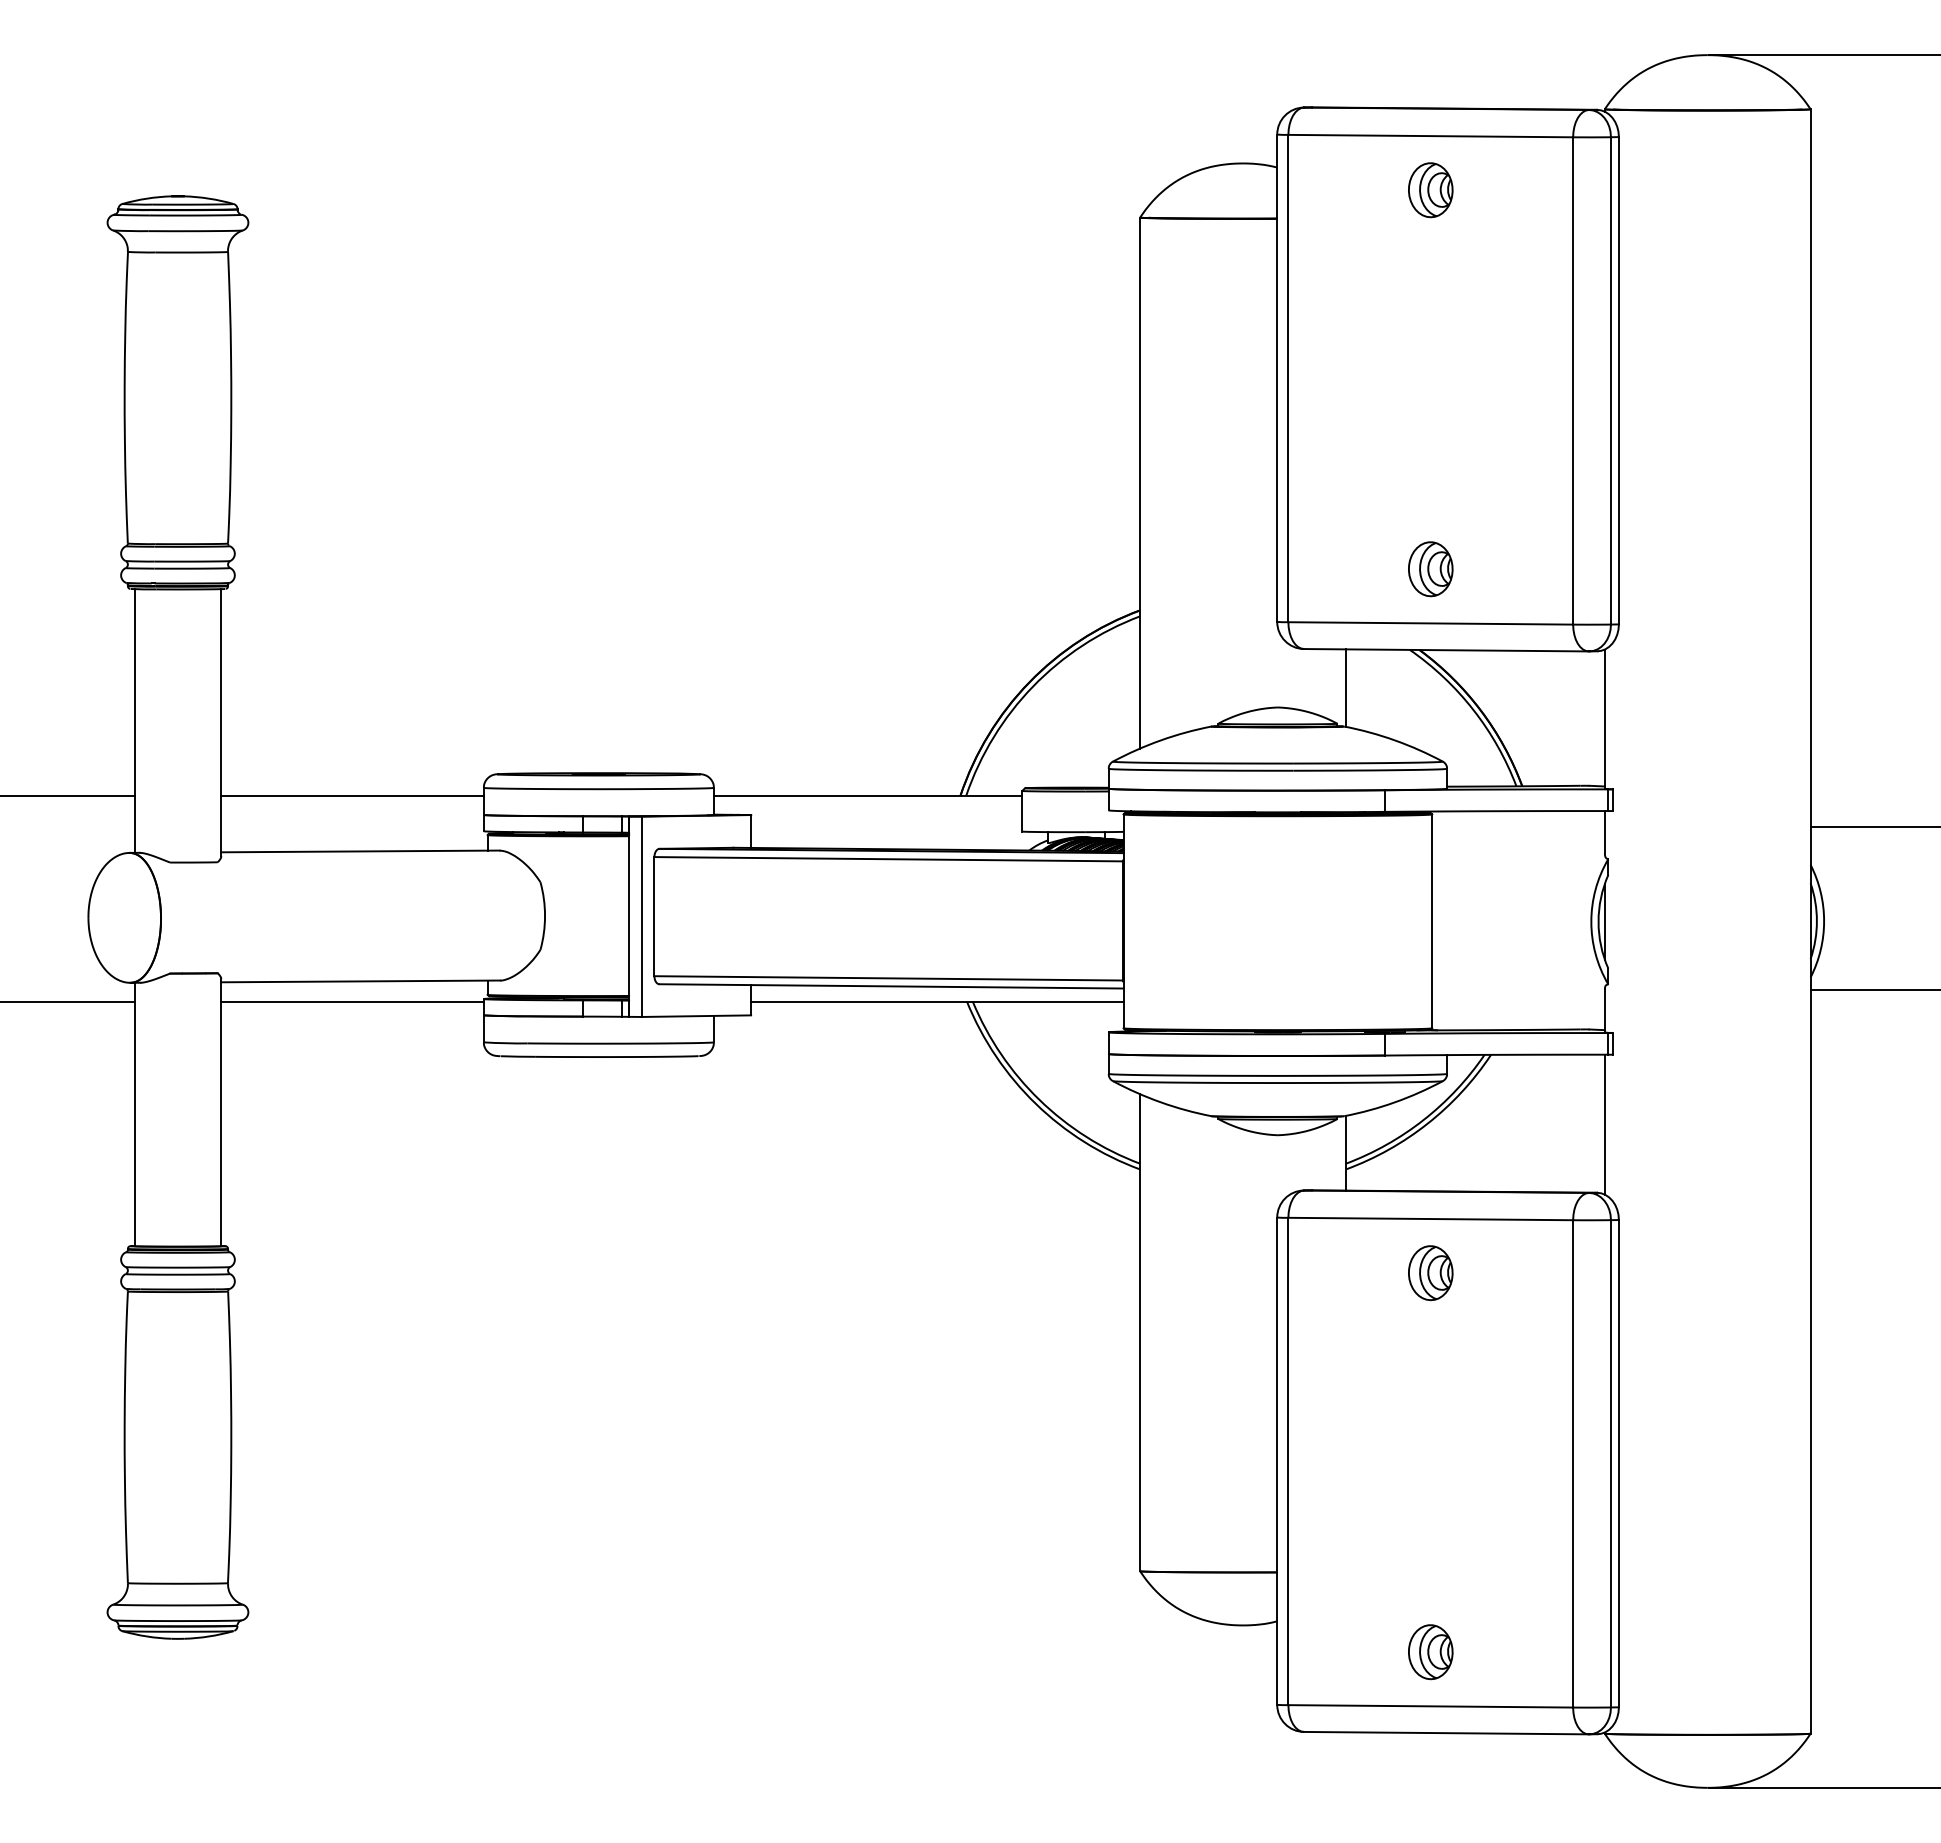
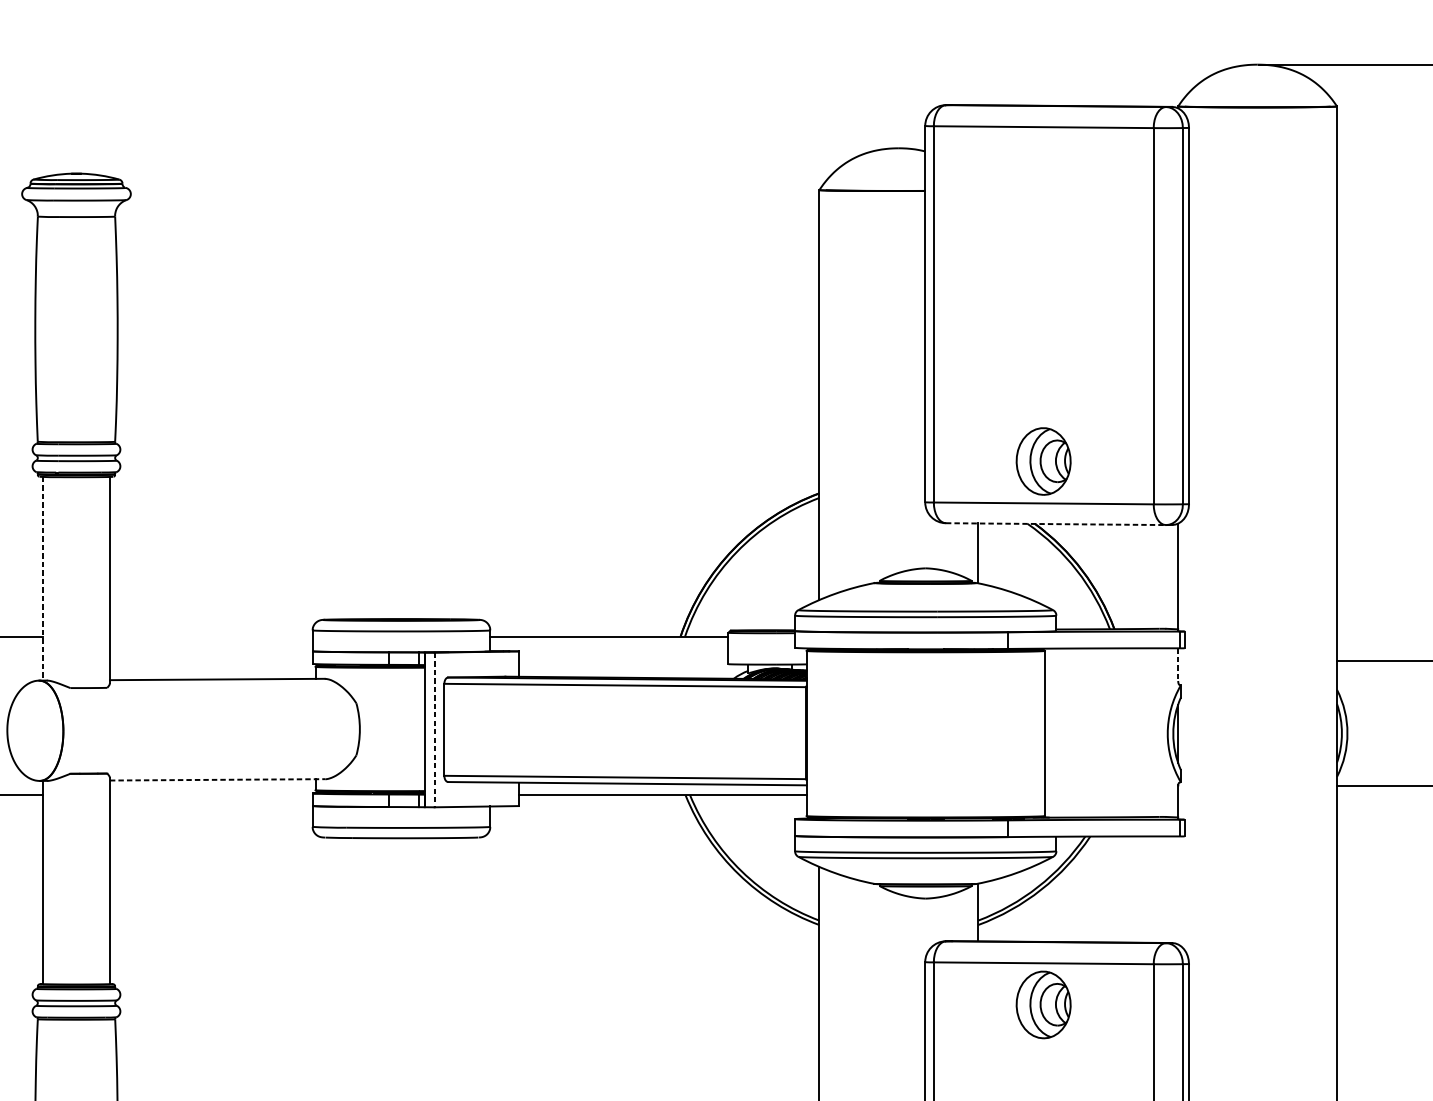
part: (1430, 190) -> (1043, 169), removed
part: (1430, 569) -> (1043, 461), size x1.6
line: (1446, 650) -> (1055, 524), solid -> dashed
line: (134, 721) -> (42, 579), solid -> dashed
line: (352, 795) -> (211, 636), removed
line: (1604, 832) -> (1177, 664), solid -> dashed
line: (641, 917) -> (434, 730), solid -> dashed
line: (361, 981) -> (218, 779), solid -> dashed
line: (352, 1001) -> (211, 795), removed
line: (1604, 1124) -> (1177, 890), removed
part: (1430, 1273) -> (1043, 1005), size x1.6

